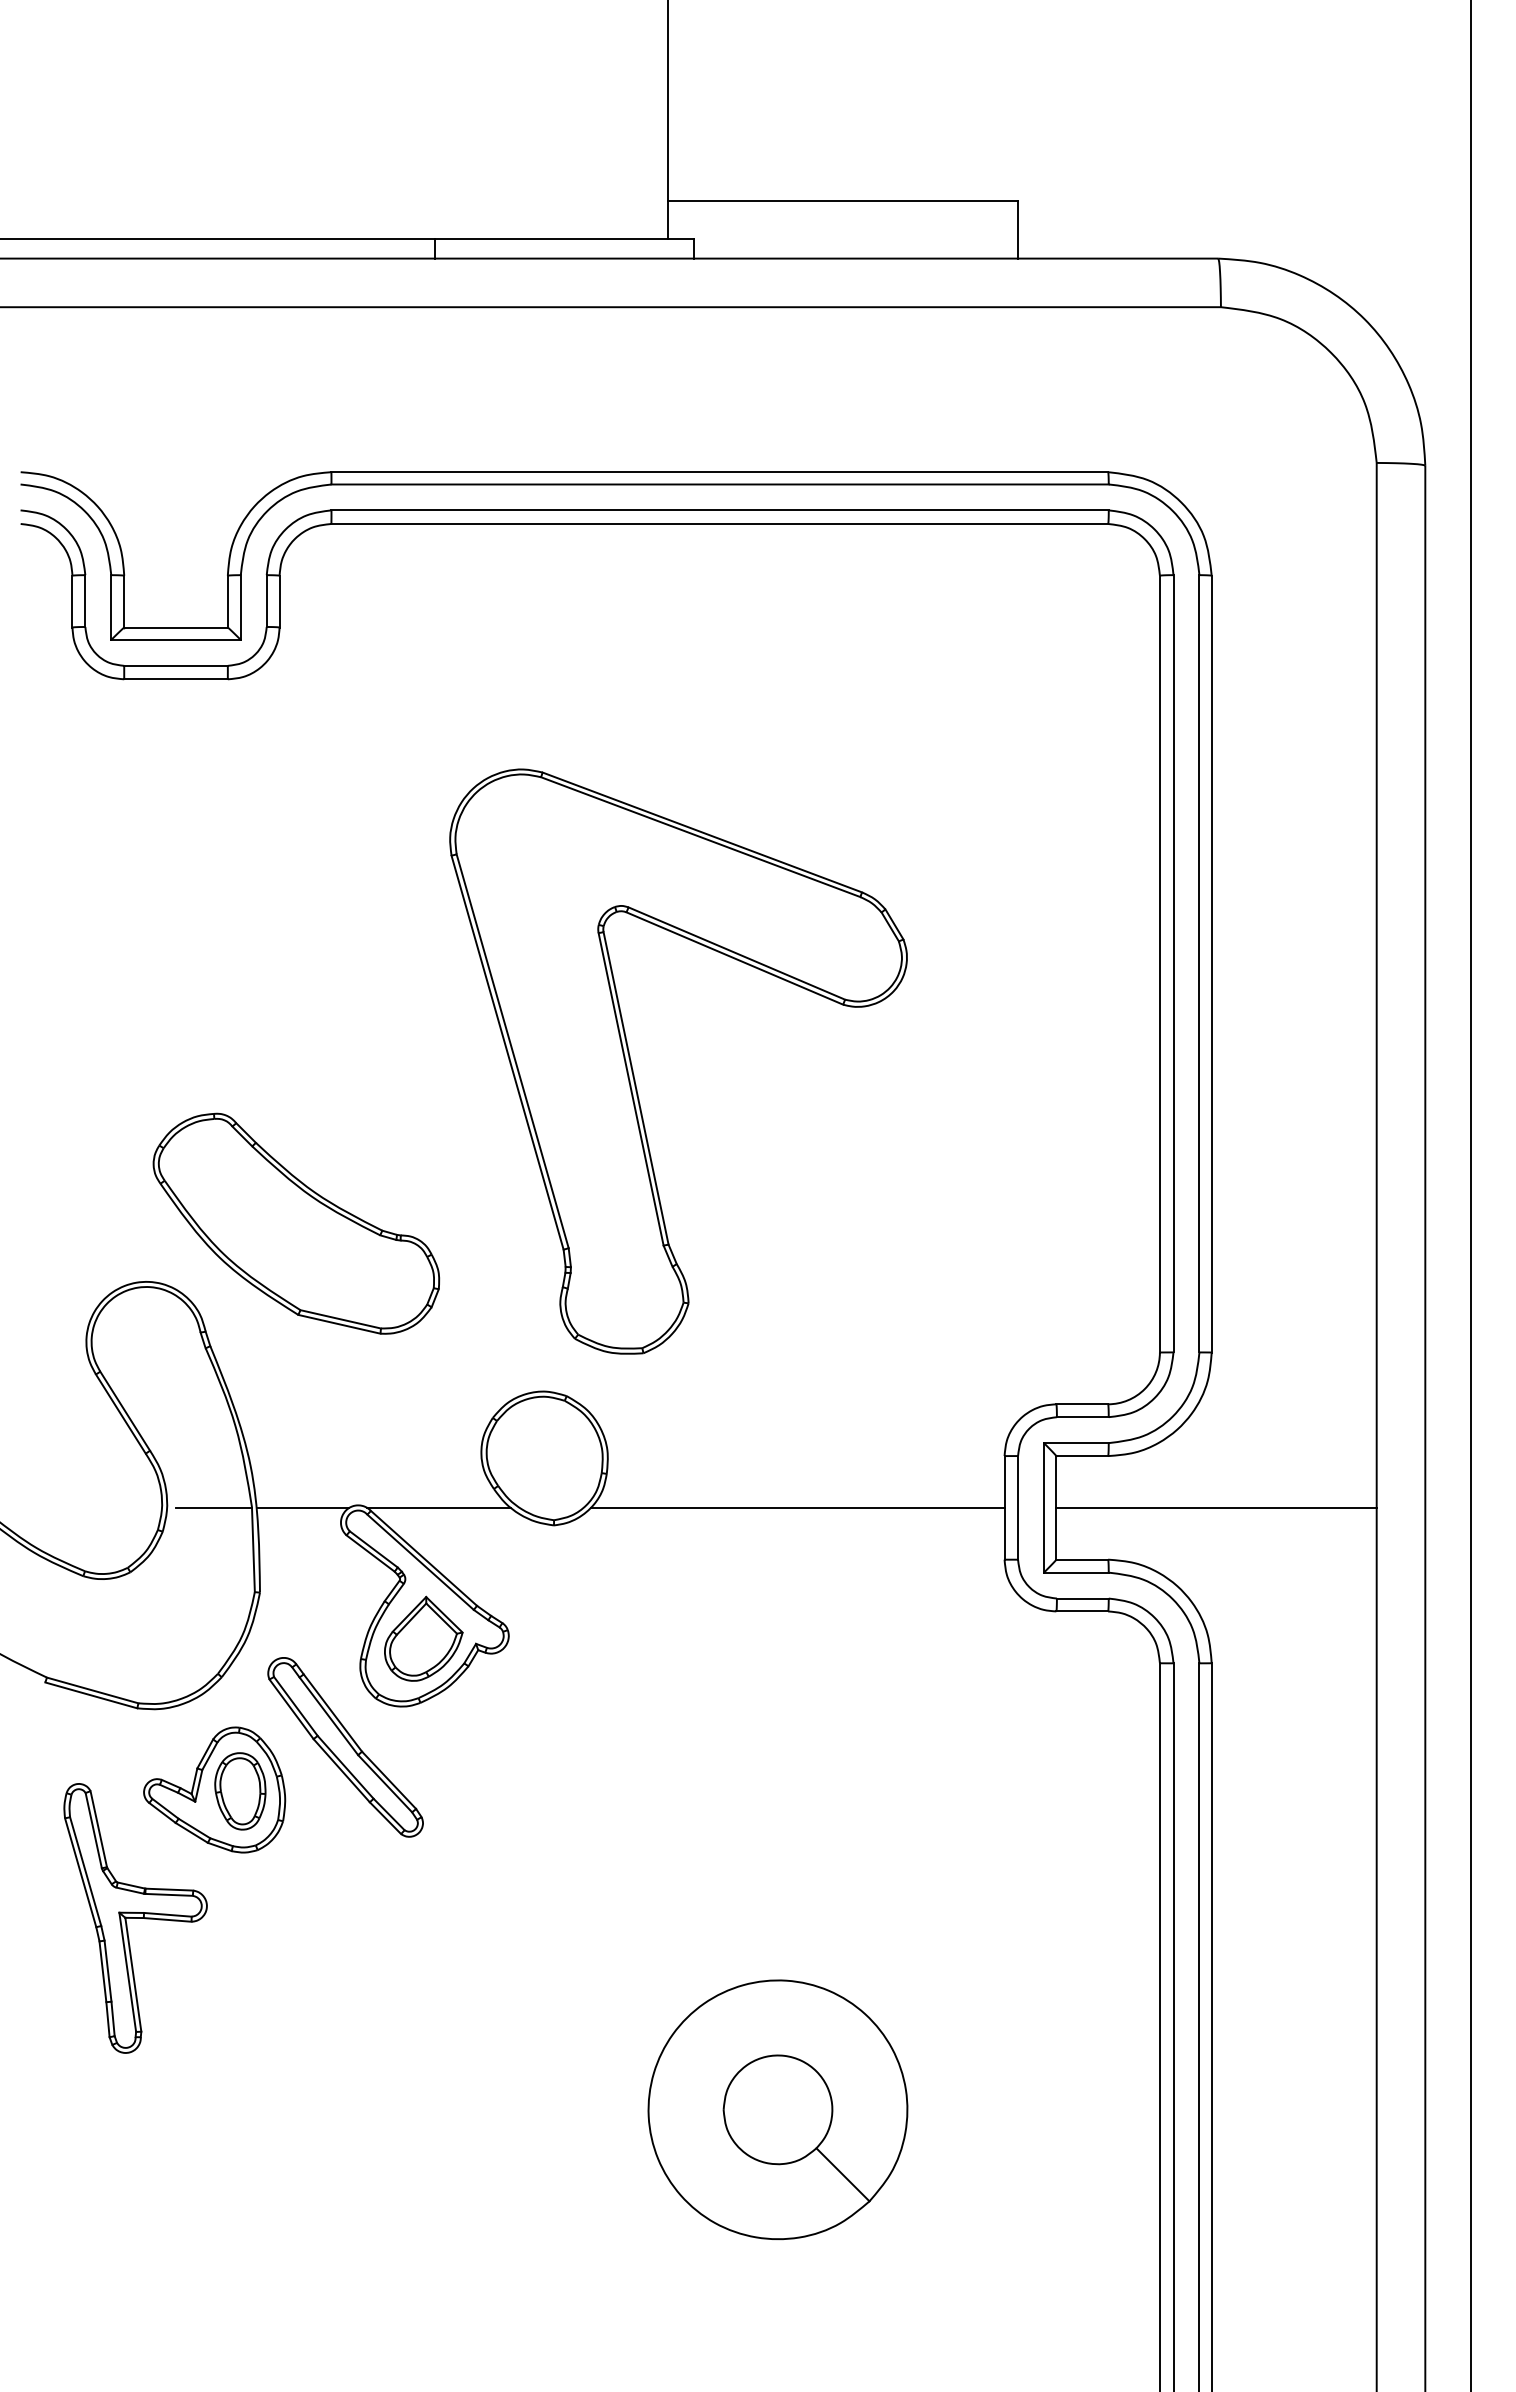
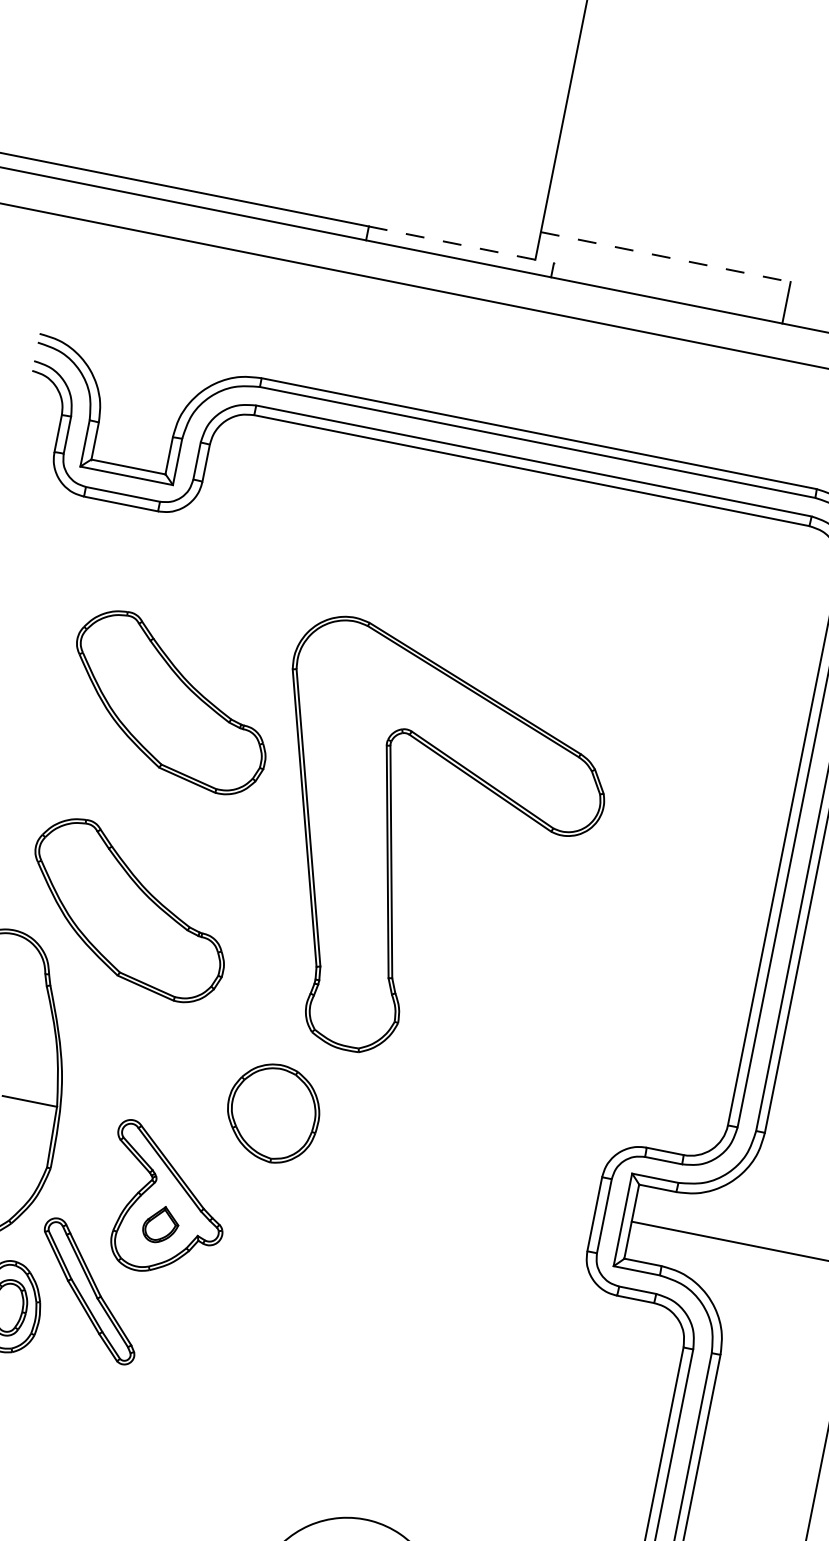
line: (842, 200) -> (665, 257), solid -> dashed
line: (564, 239) -> (461, 245), solid -> dashed
part: (296, 932) -> (170, 702), added
line: (303, 1507) -> (93, 1113), removed
line: (438, 1507) -> (190, 1133), removed
line: (797, 1507) -> (446, 1184), removed
part: (423, 1638) -> (160, 1224), size x0.6

